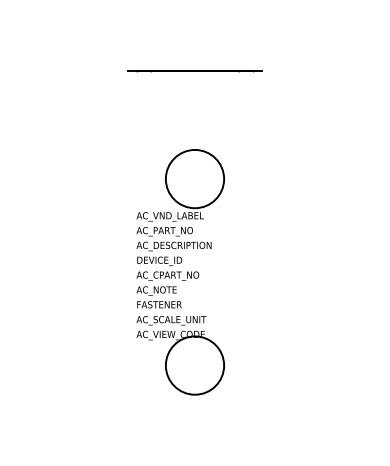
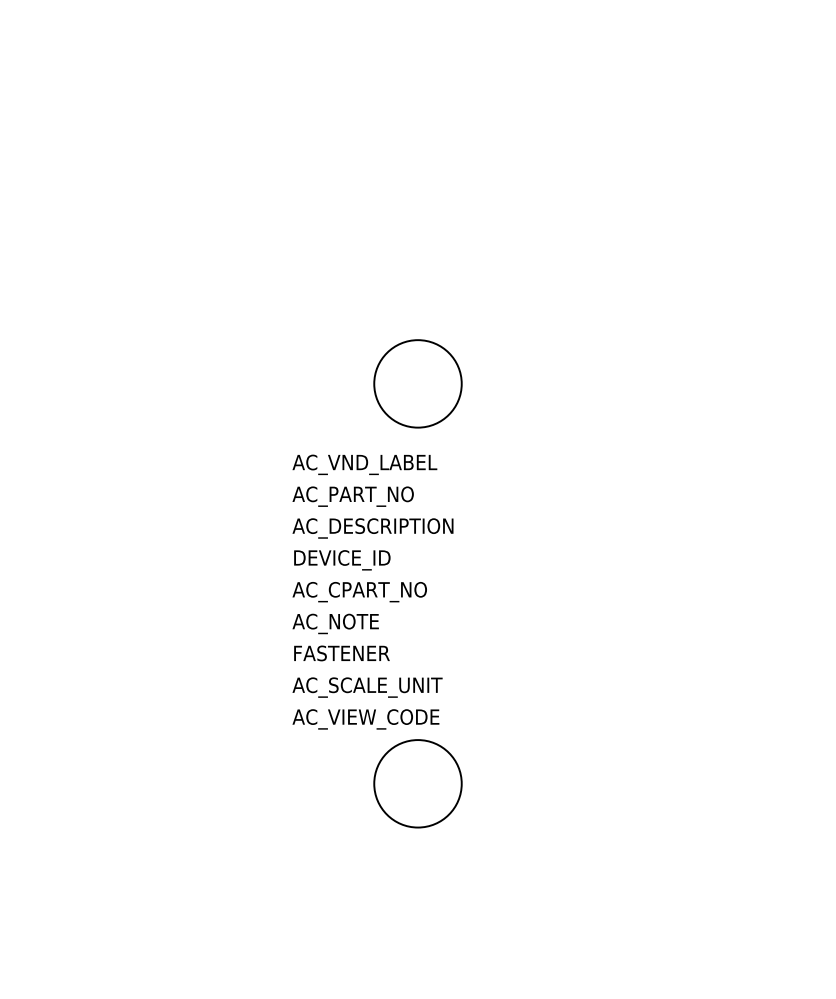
line: (194, 71) -> (416, 153), removed
circle: (194, 178) -> (416, 382), size x0.7
circle: (194, 365) -> (416, 783), size x0.7

